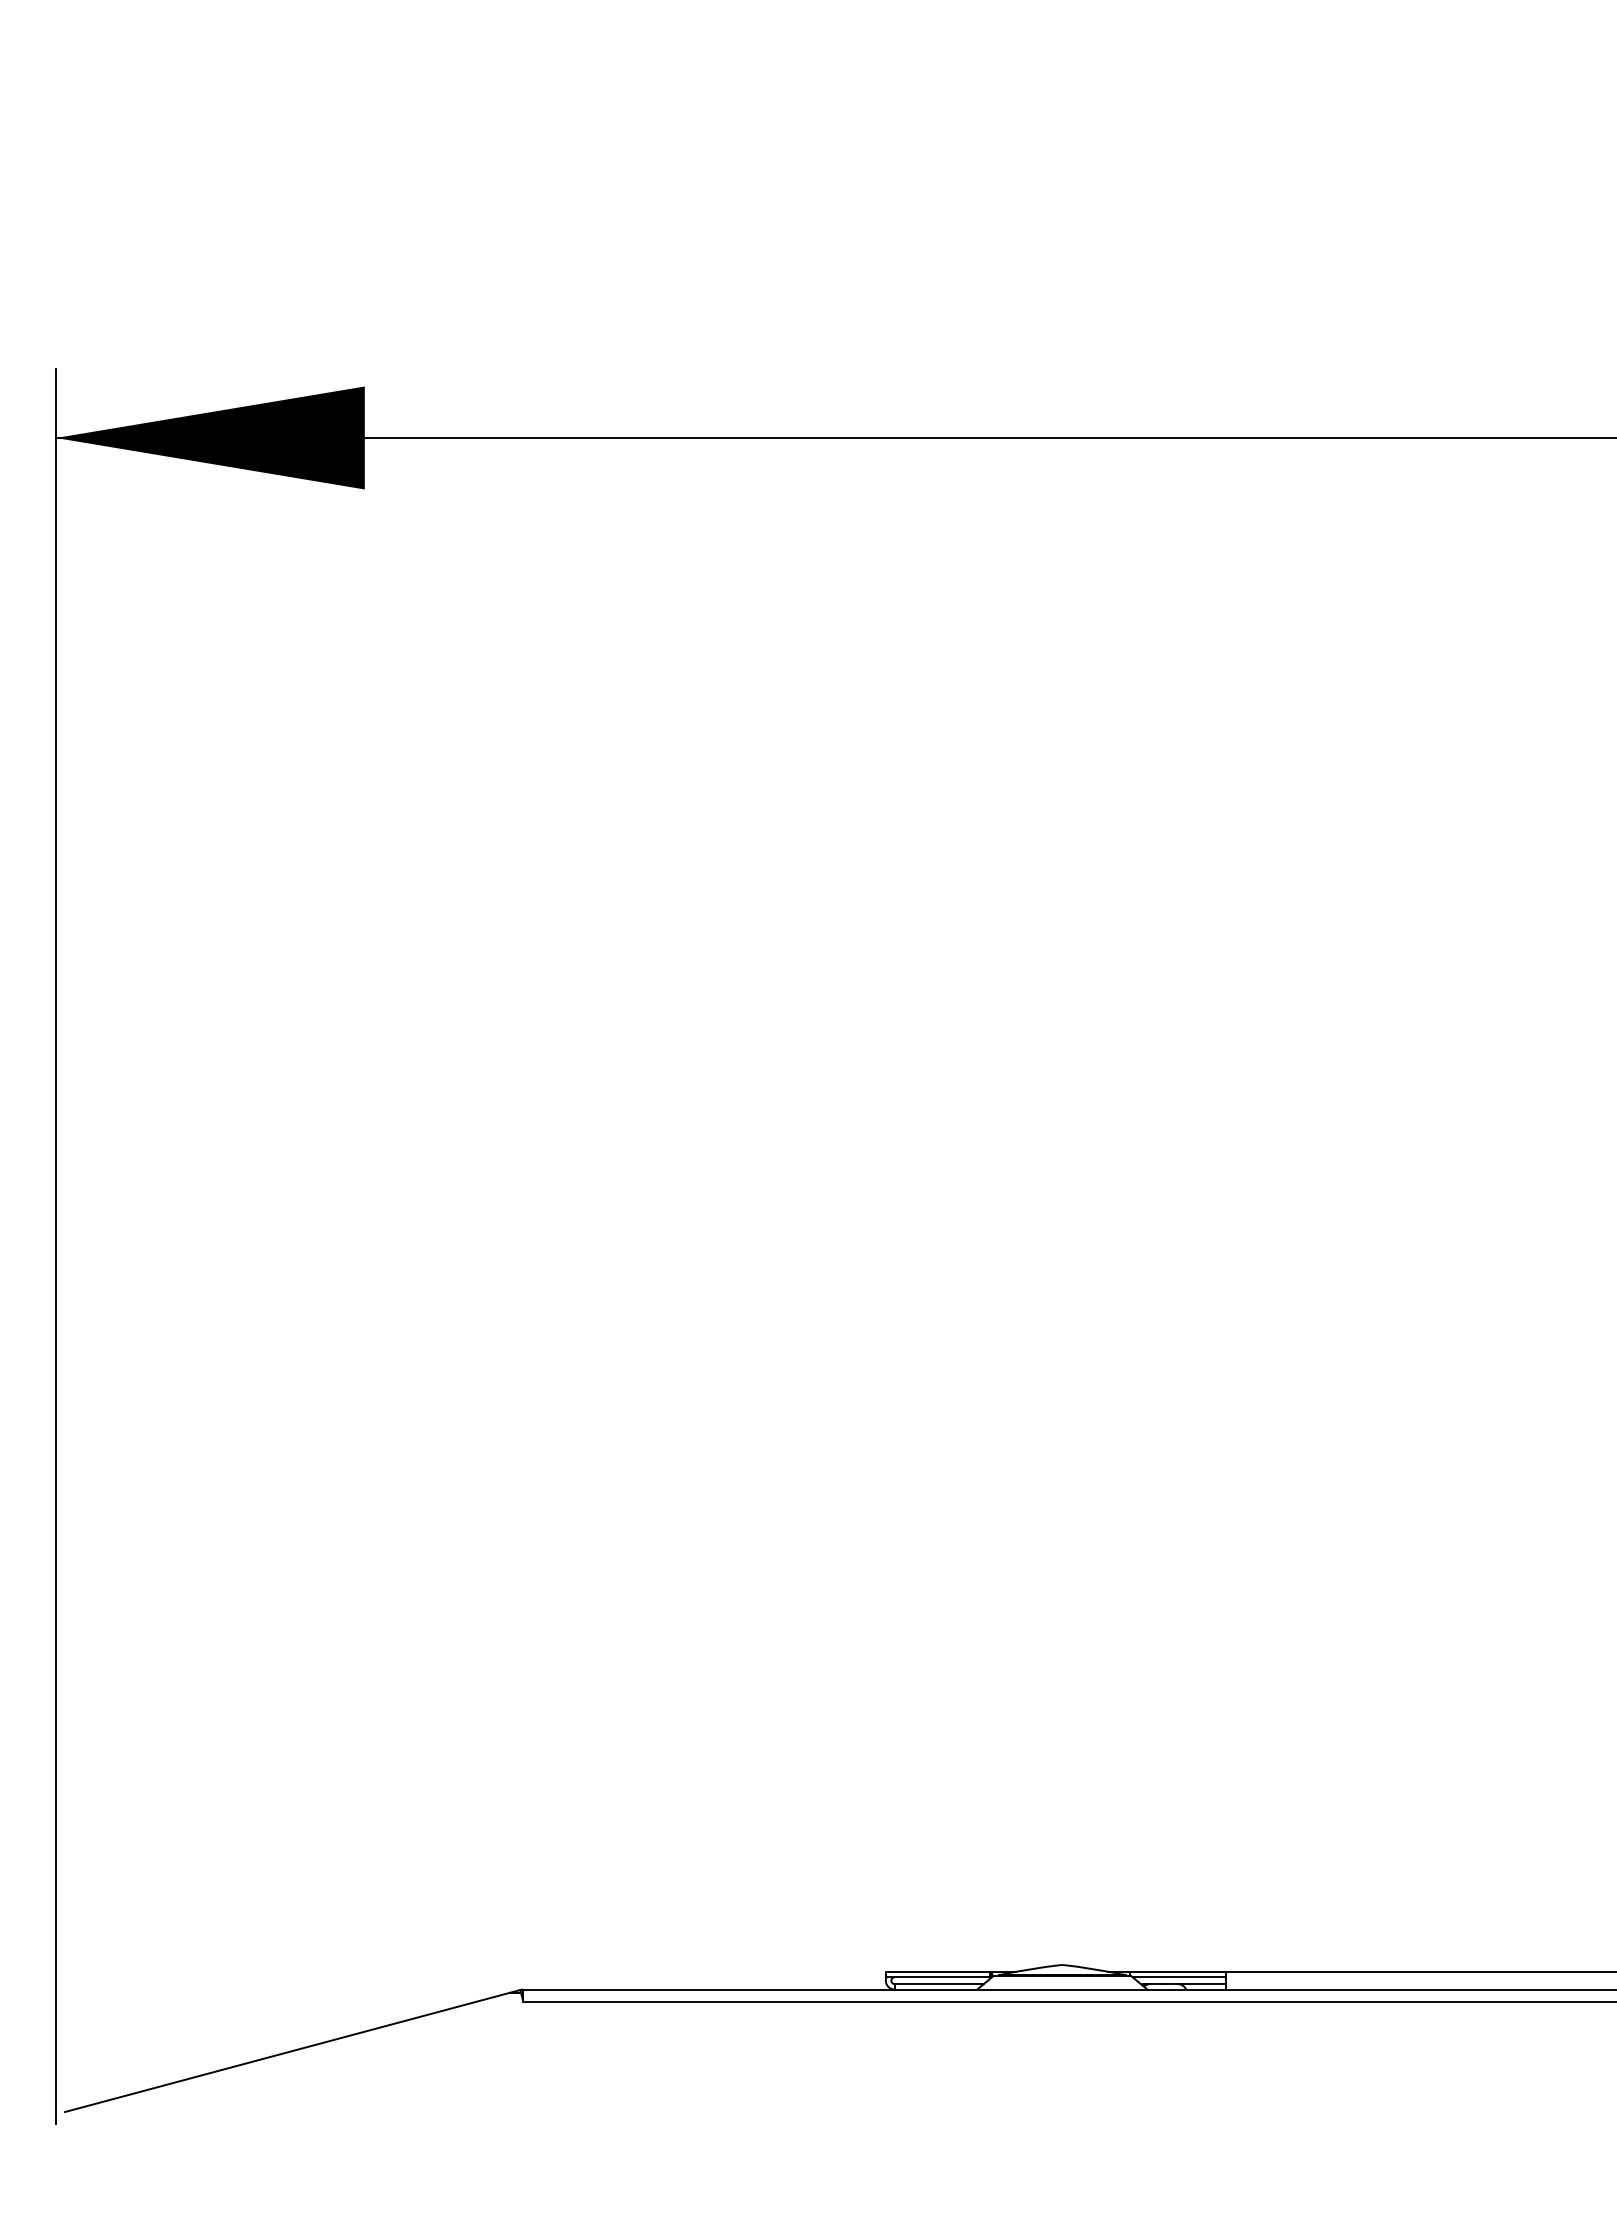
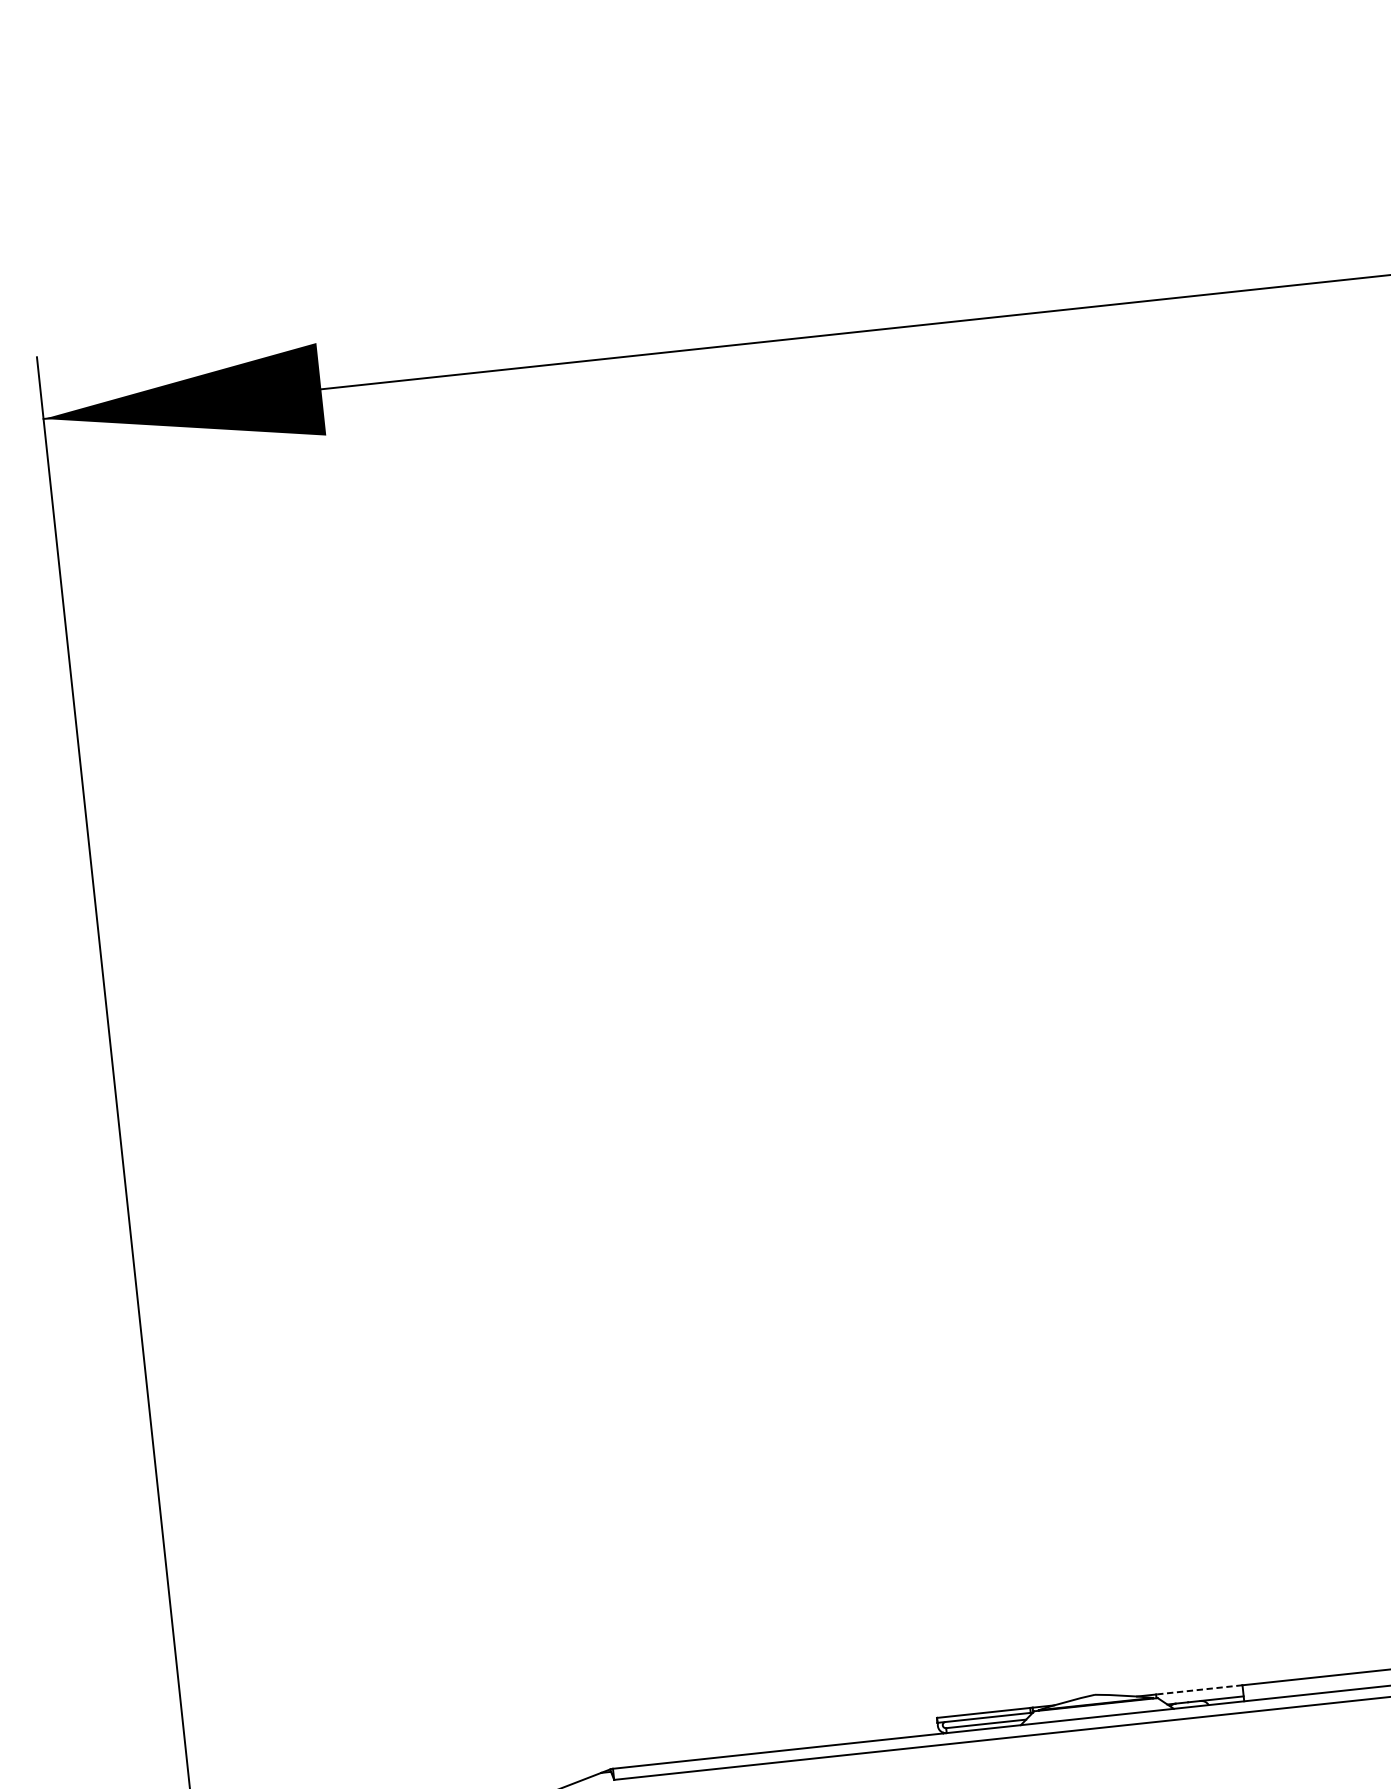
line: (1177, 1971) -> (1199, 1689), solid -> dashed
line: (1178, 1977) -> (1200, 1694), removed

